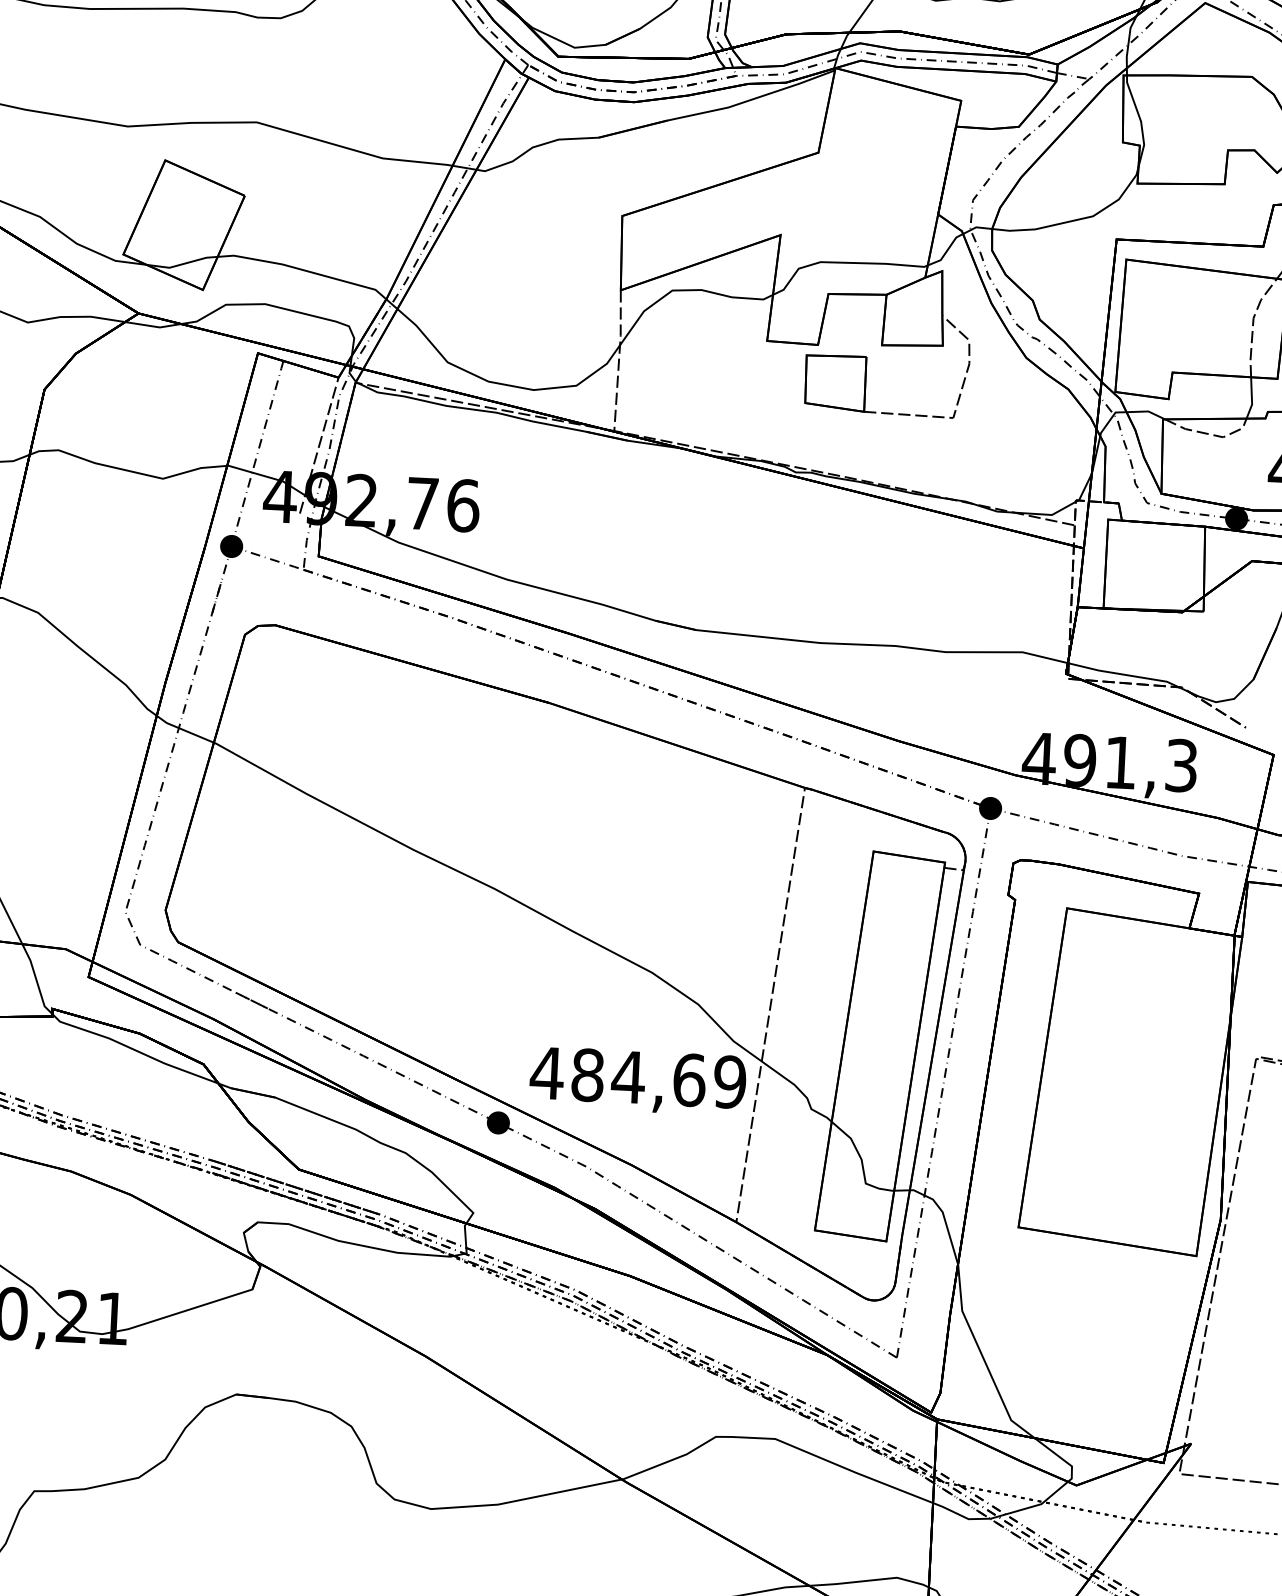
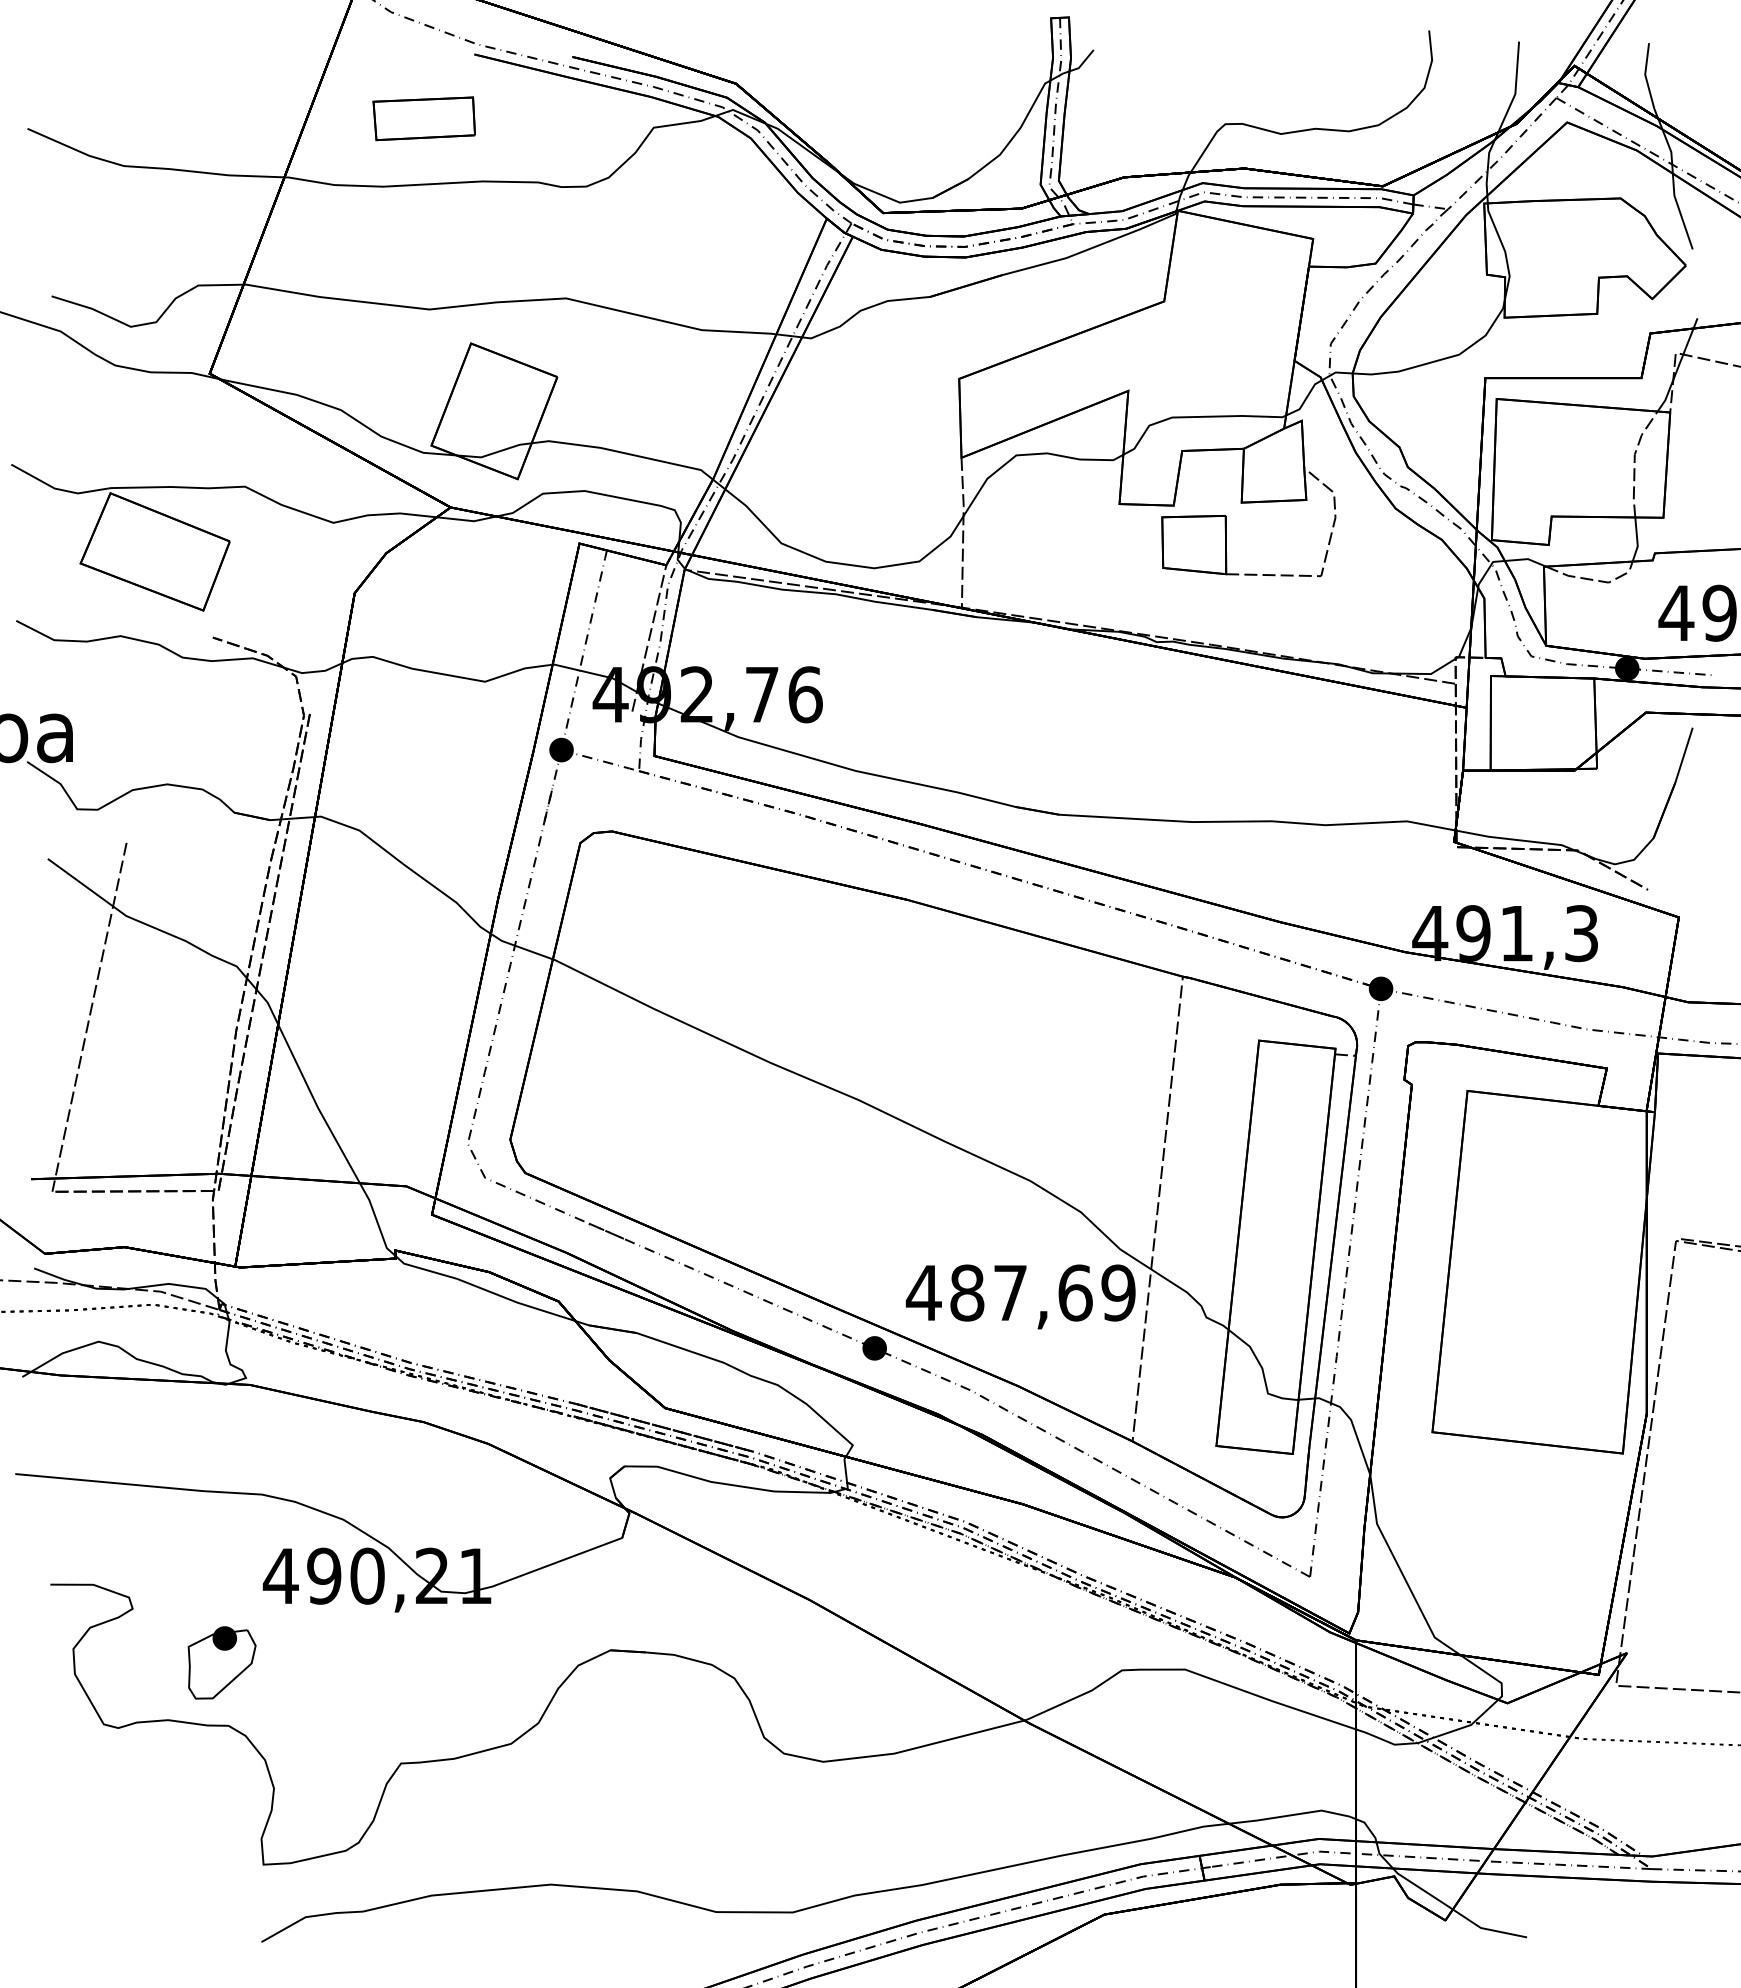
text: (628, 1076) -> (1010, 1292), 484,69 -> 487,69

